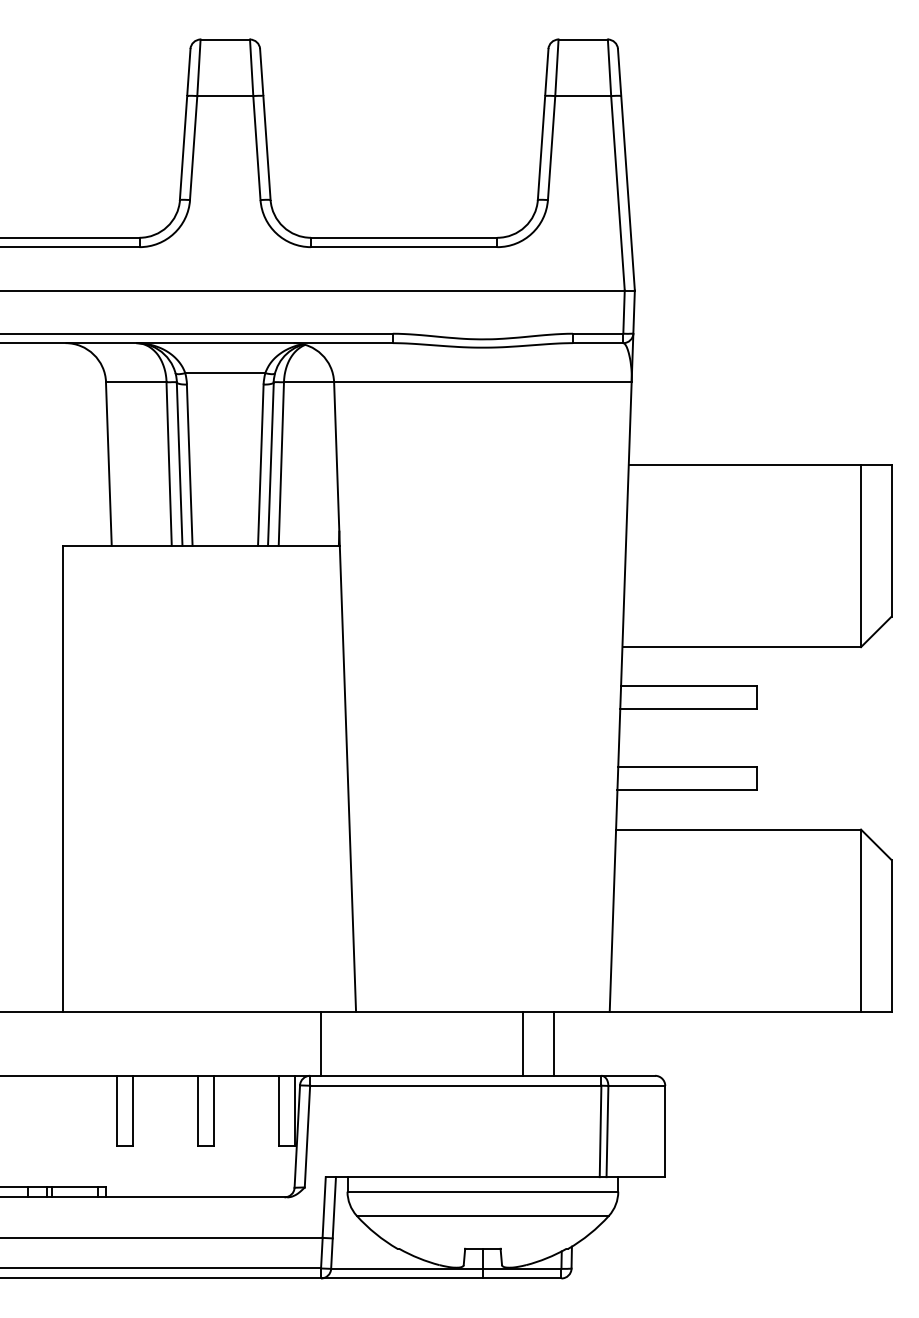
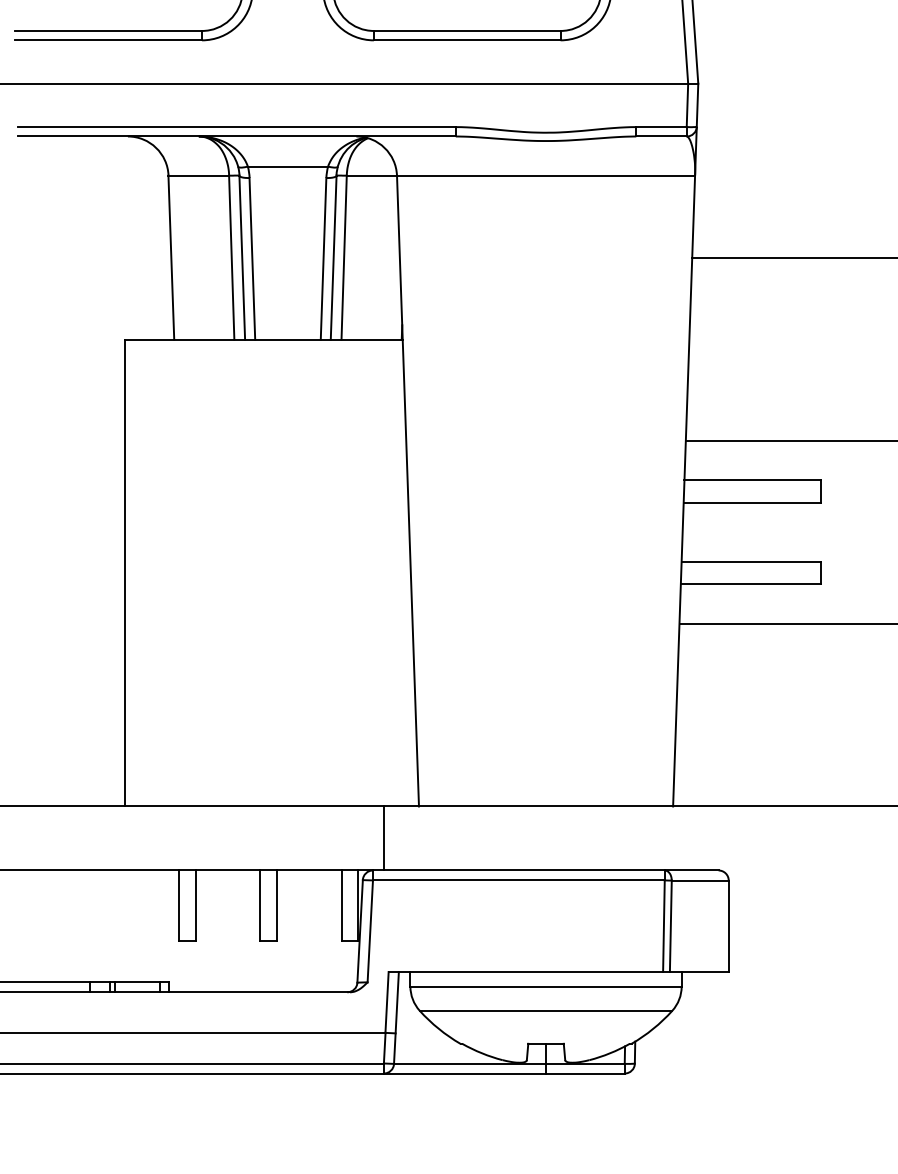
line: (523, 1043) -> (586, 838), removed
line: (553, 1043) -> (616, 838), removed

